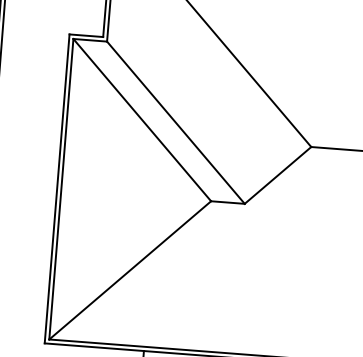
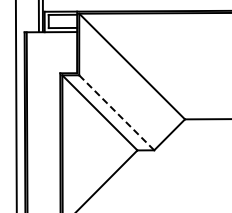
line: (177, 124) -> (117, 113), solid -> dashed

